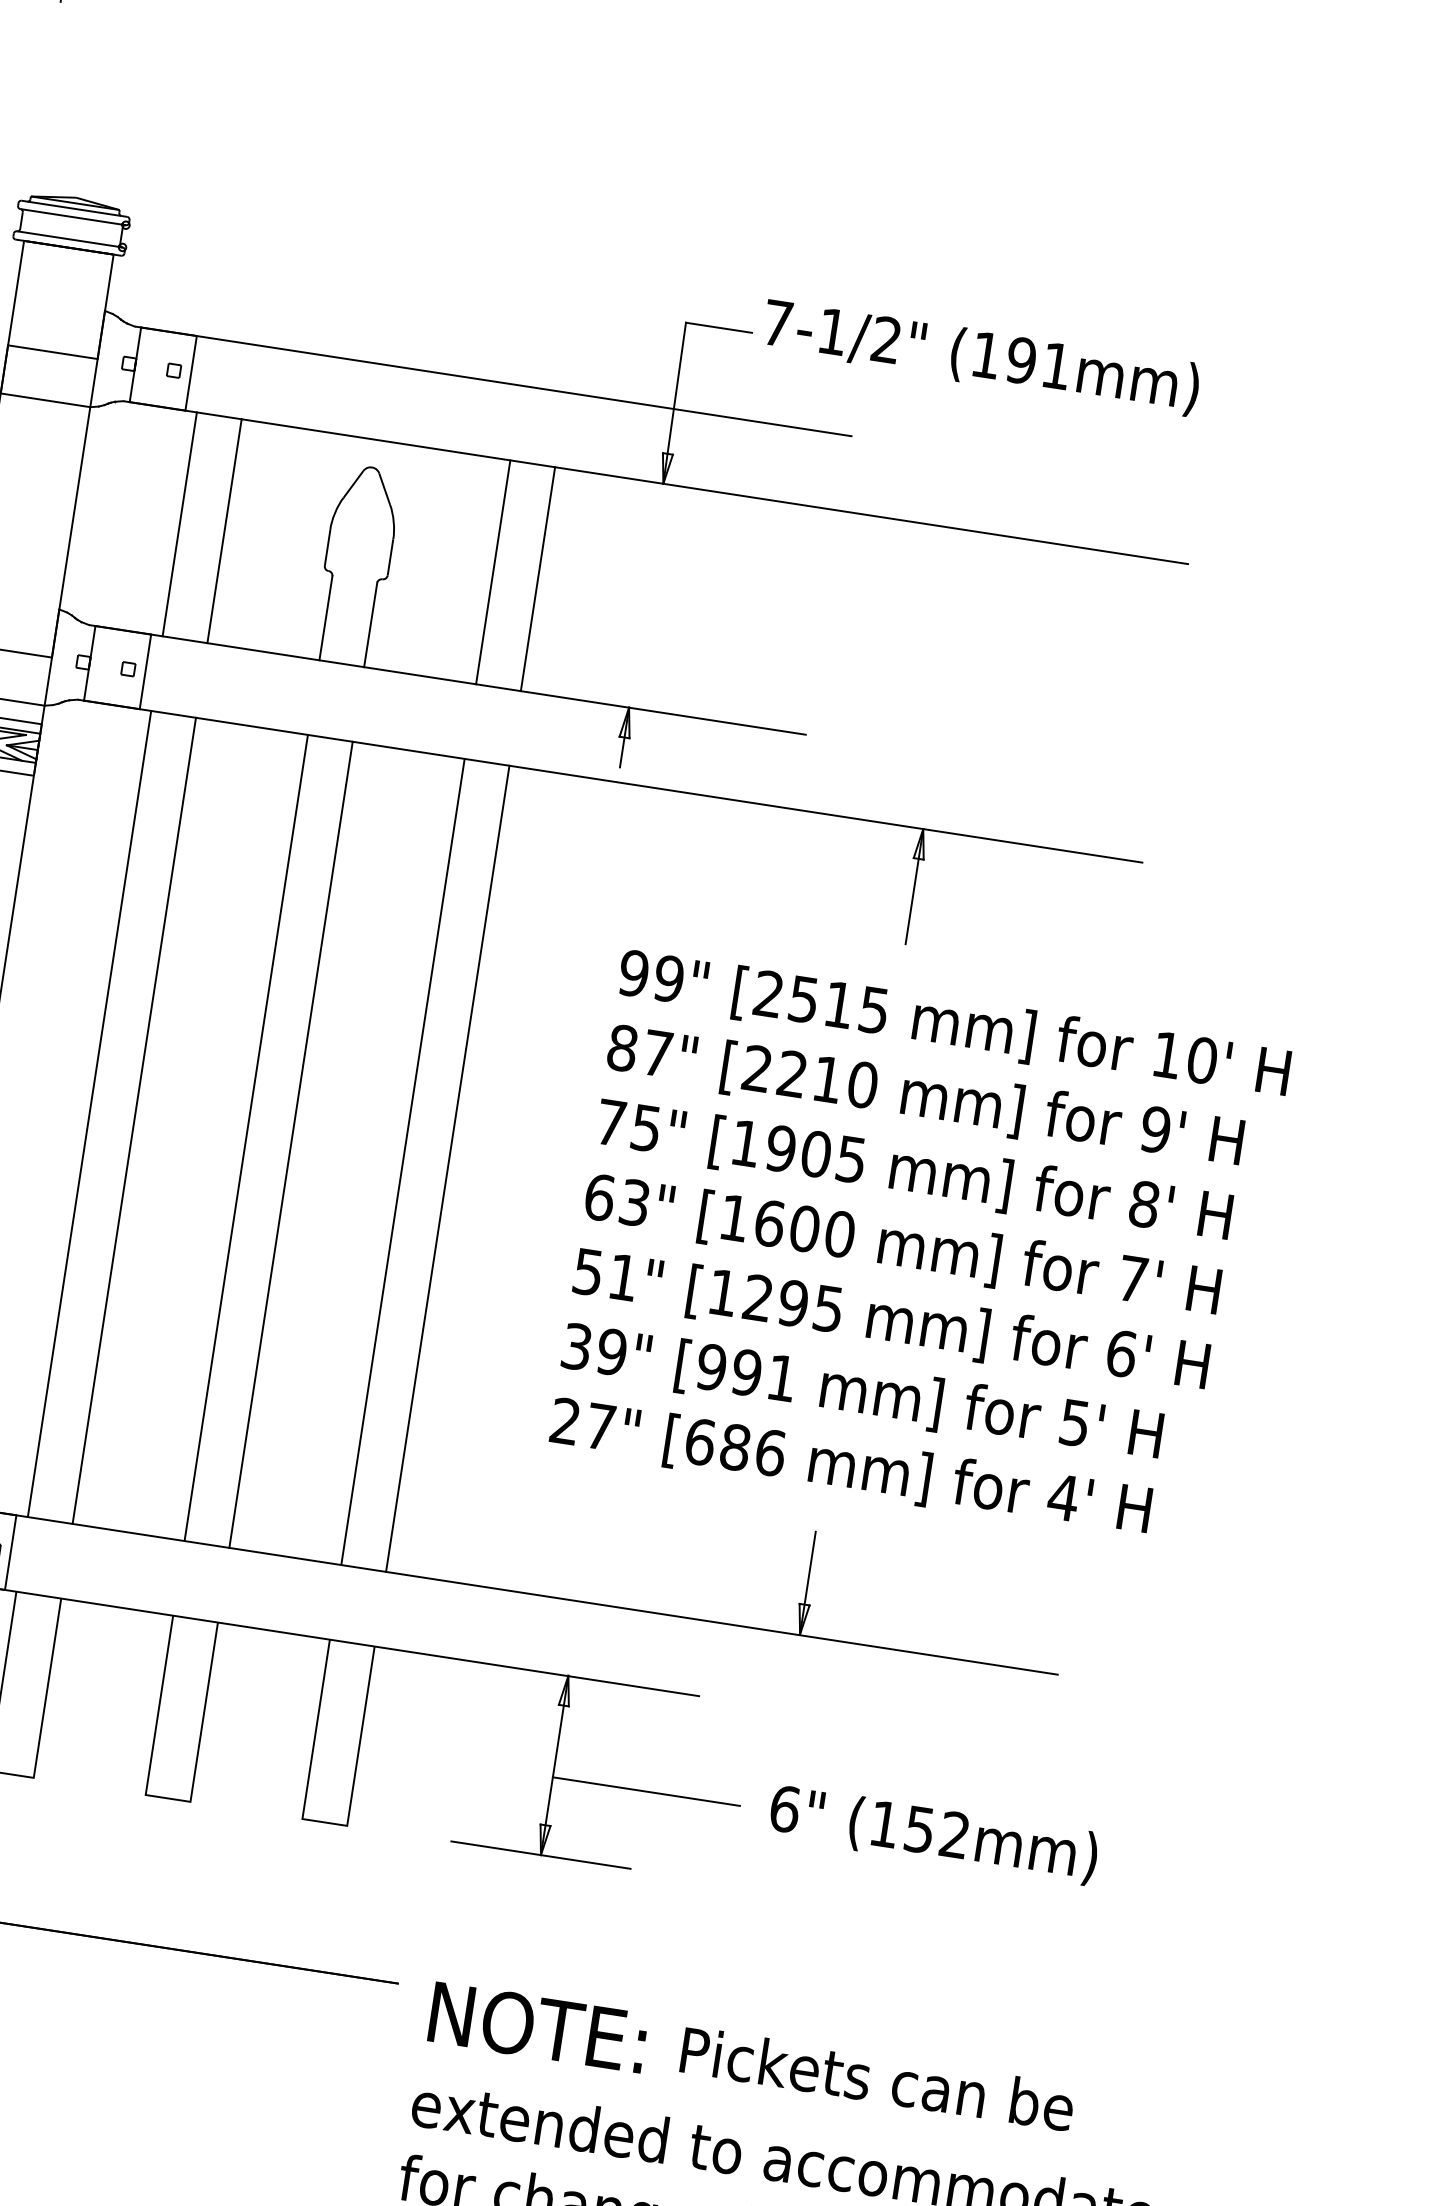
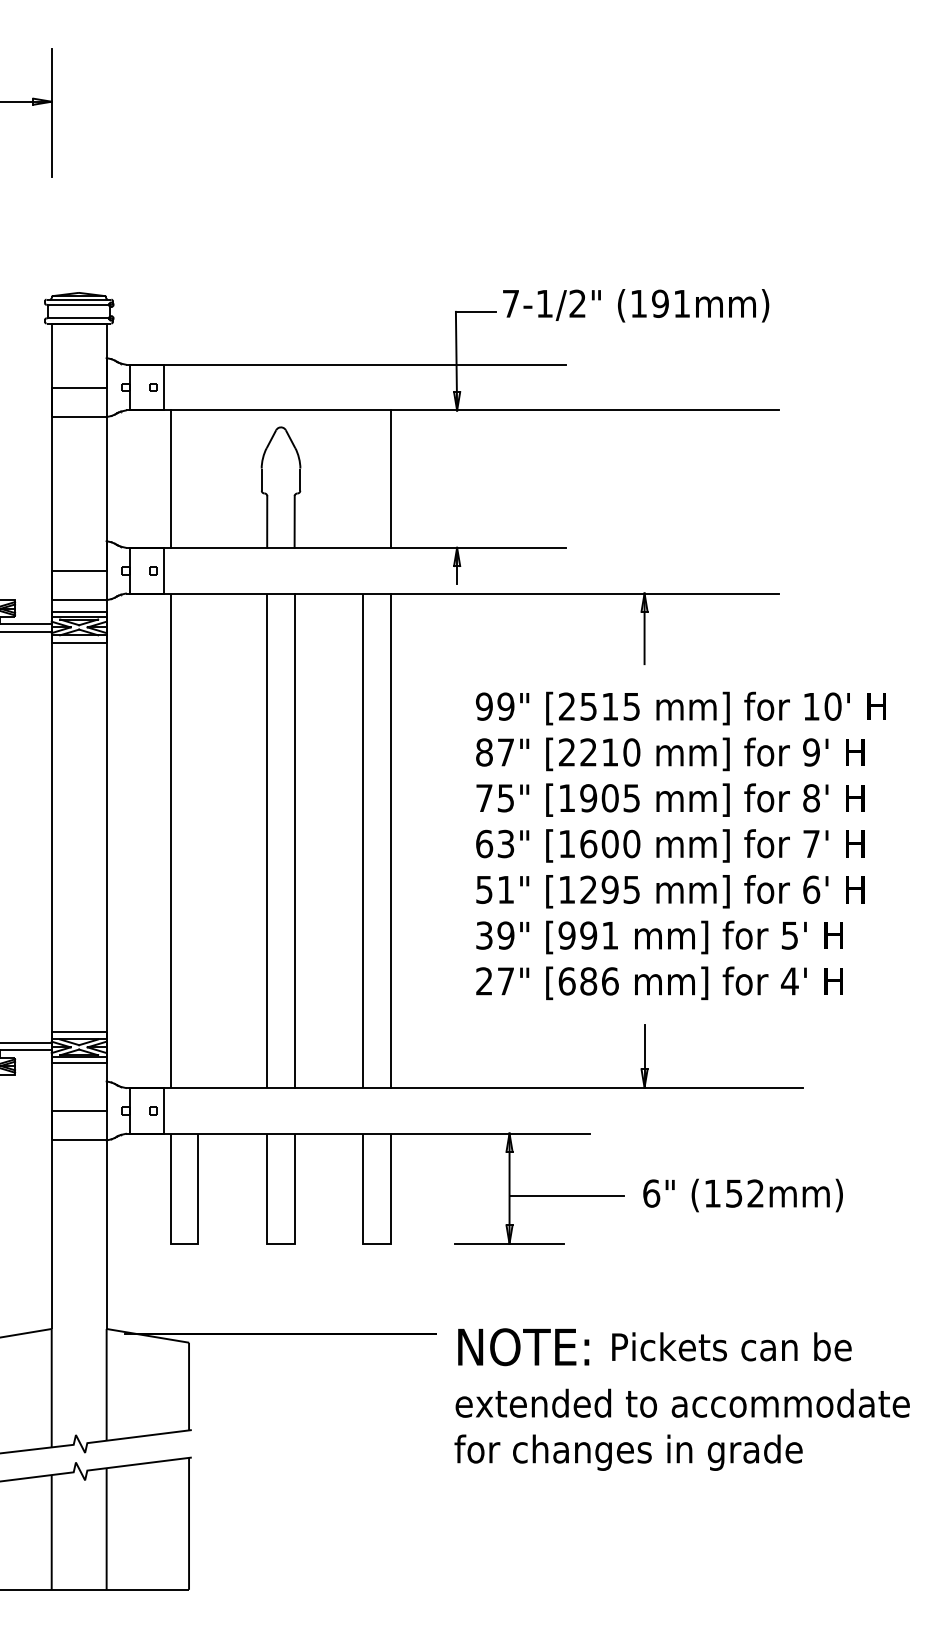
line: (224, 530) -> (198, 478), removed
line: (493, 571) -> (363, 478), removed
line: (134, 1120) -> (198, 840), removed

